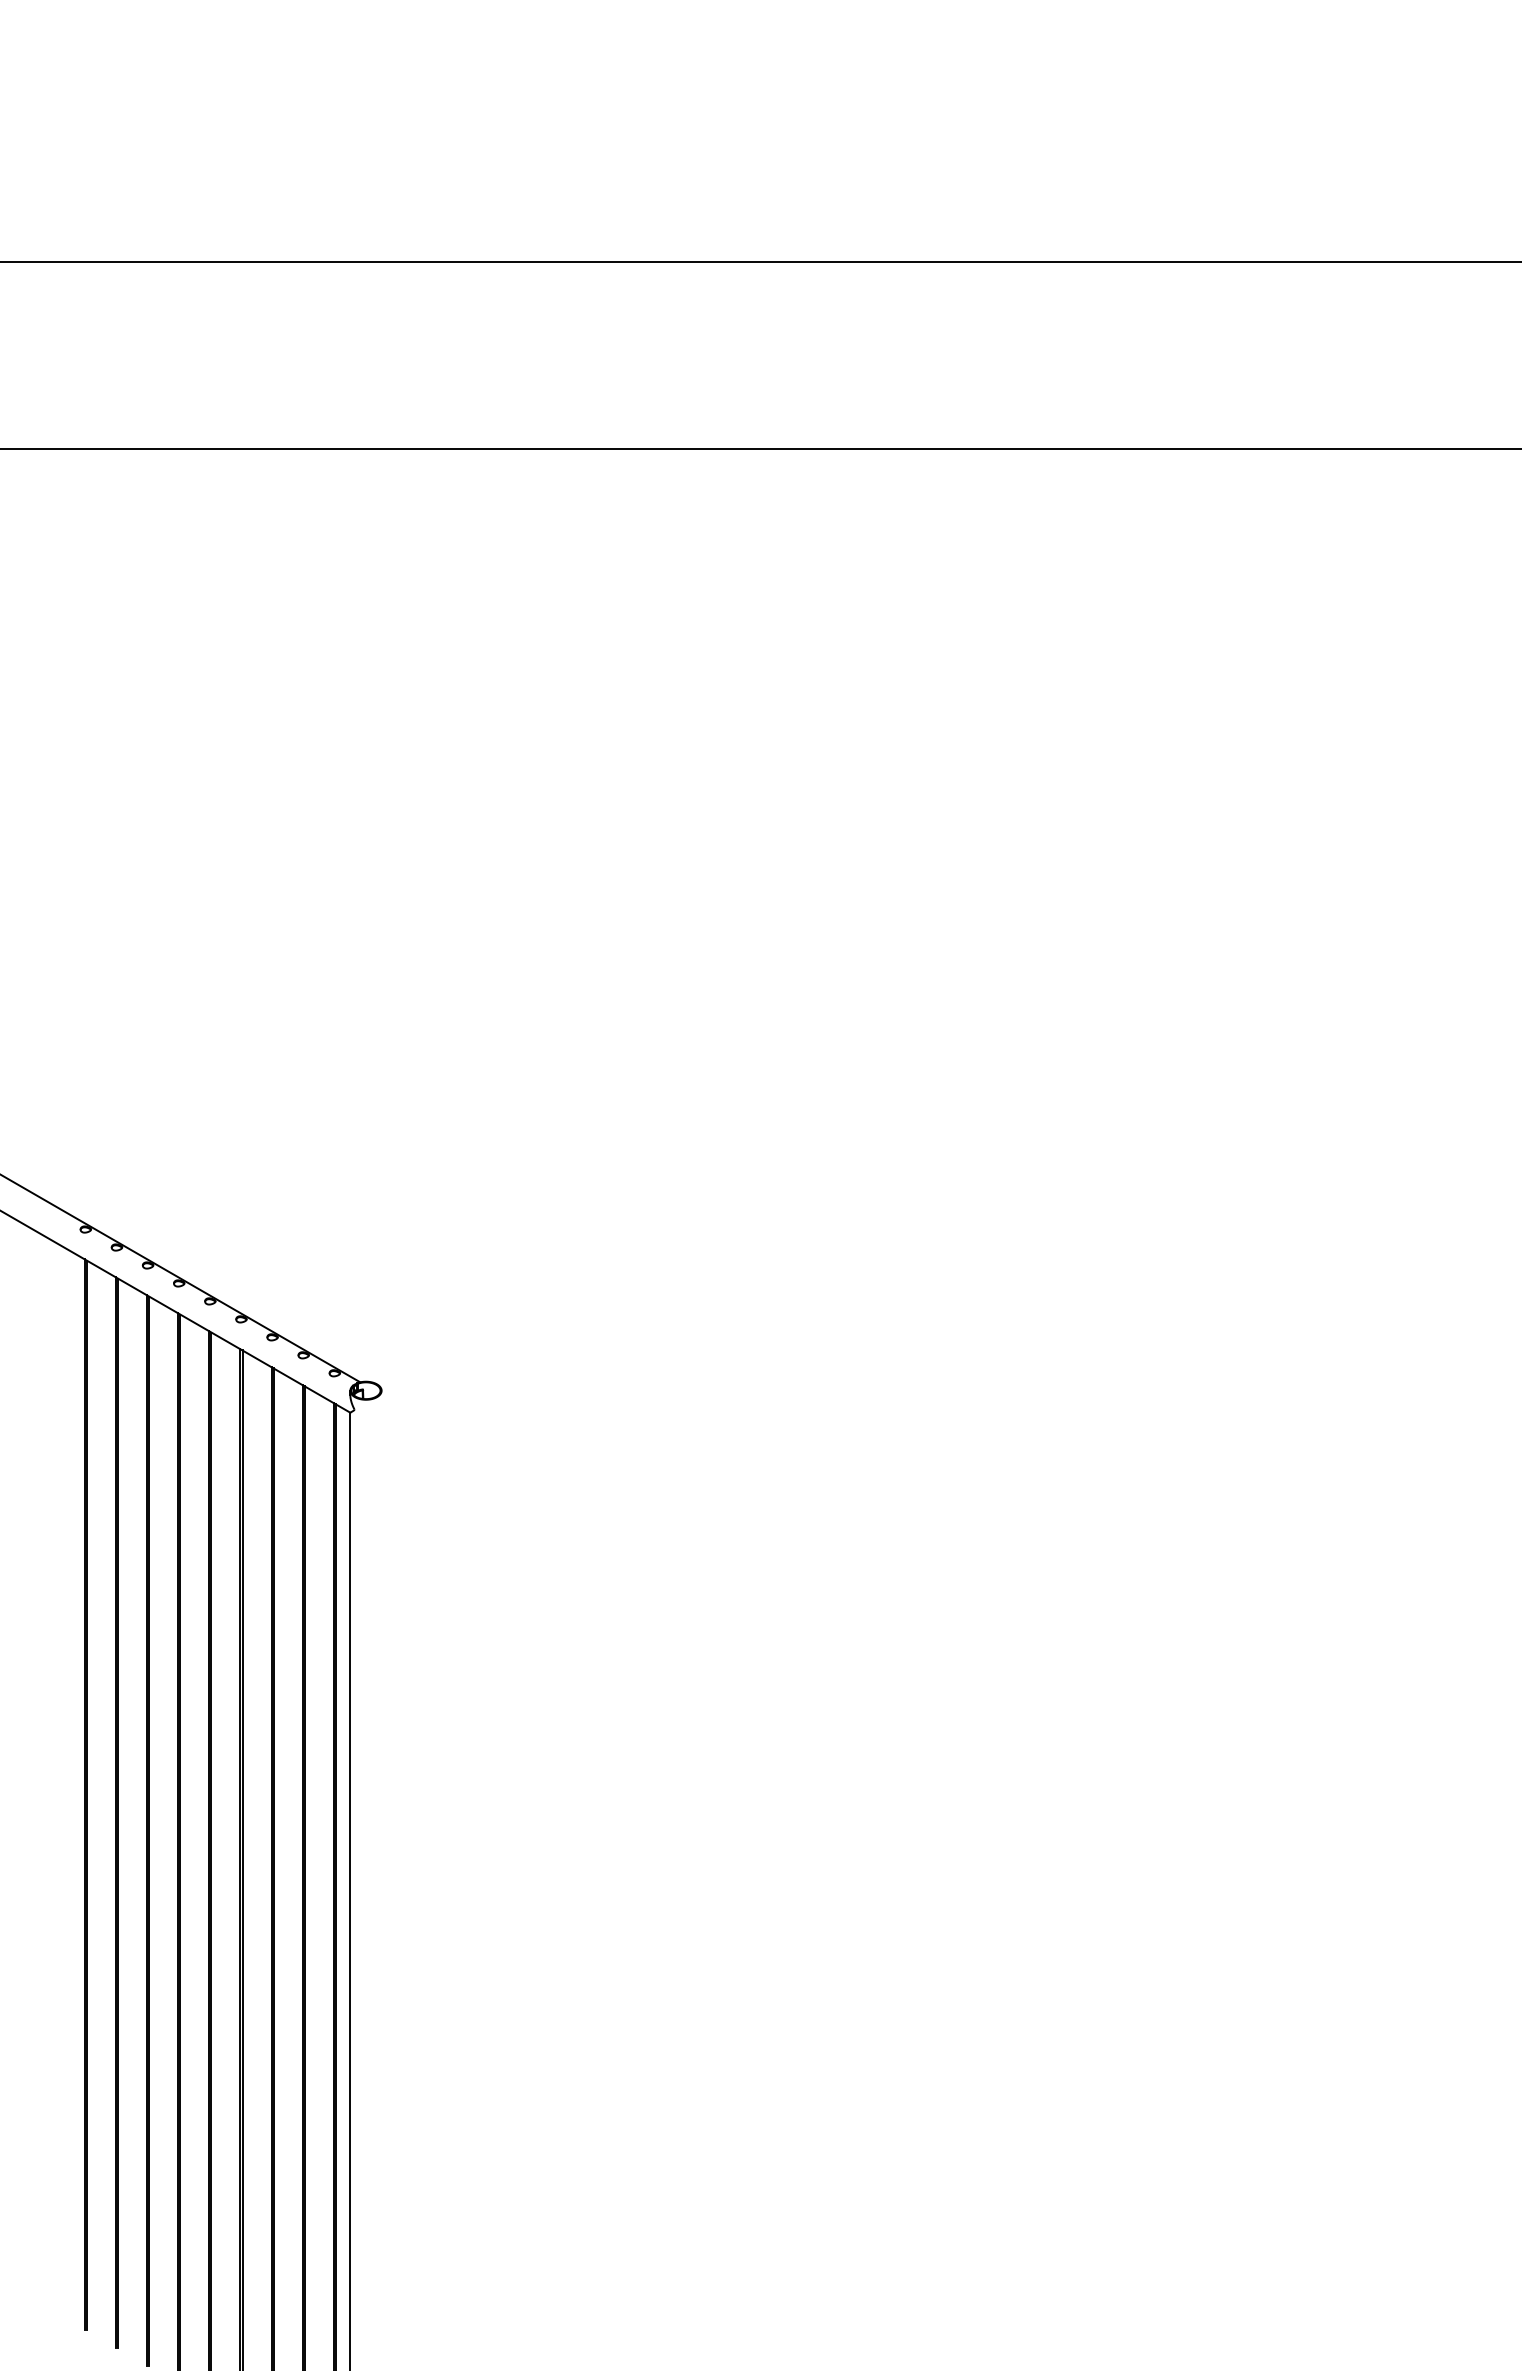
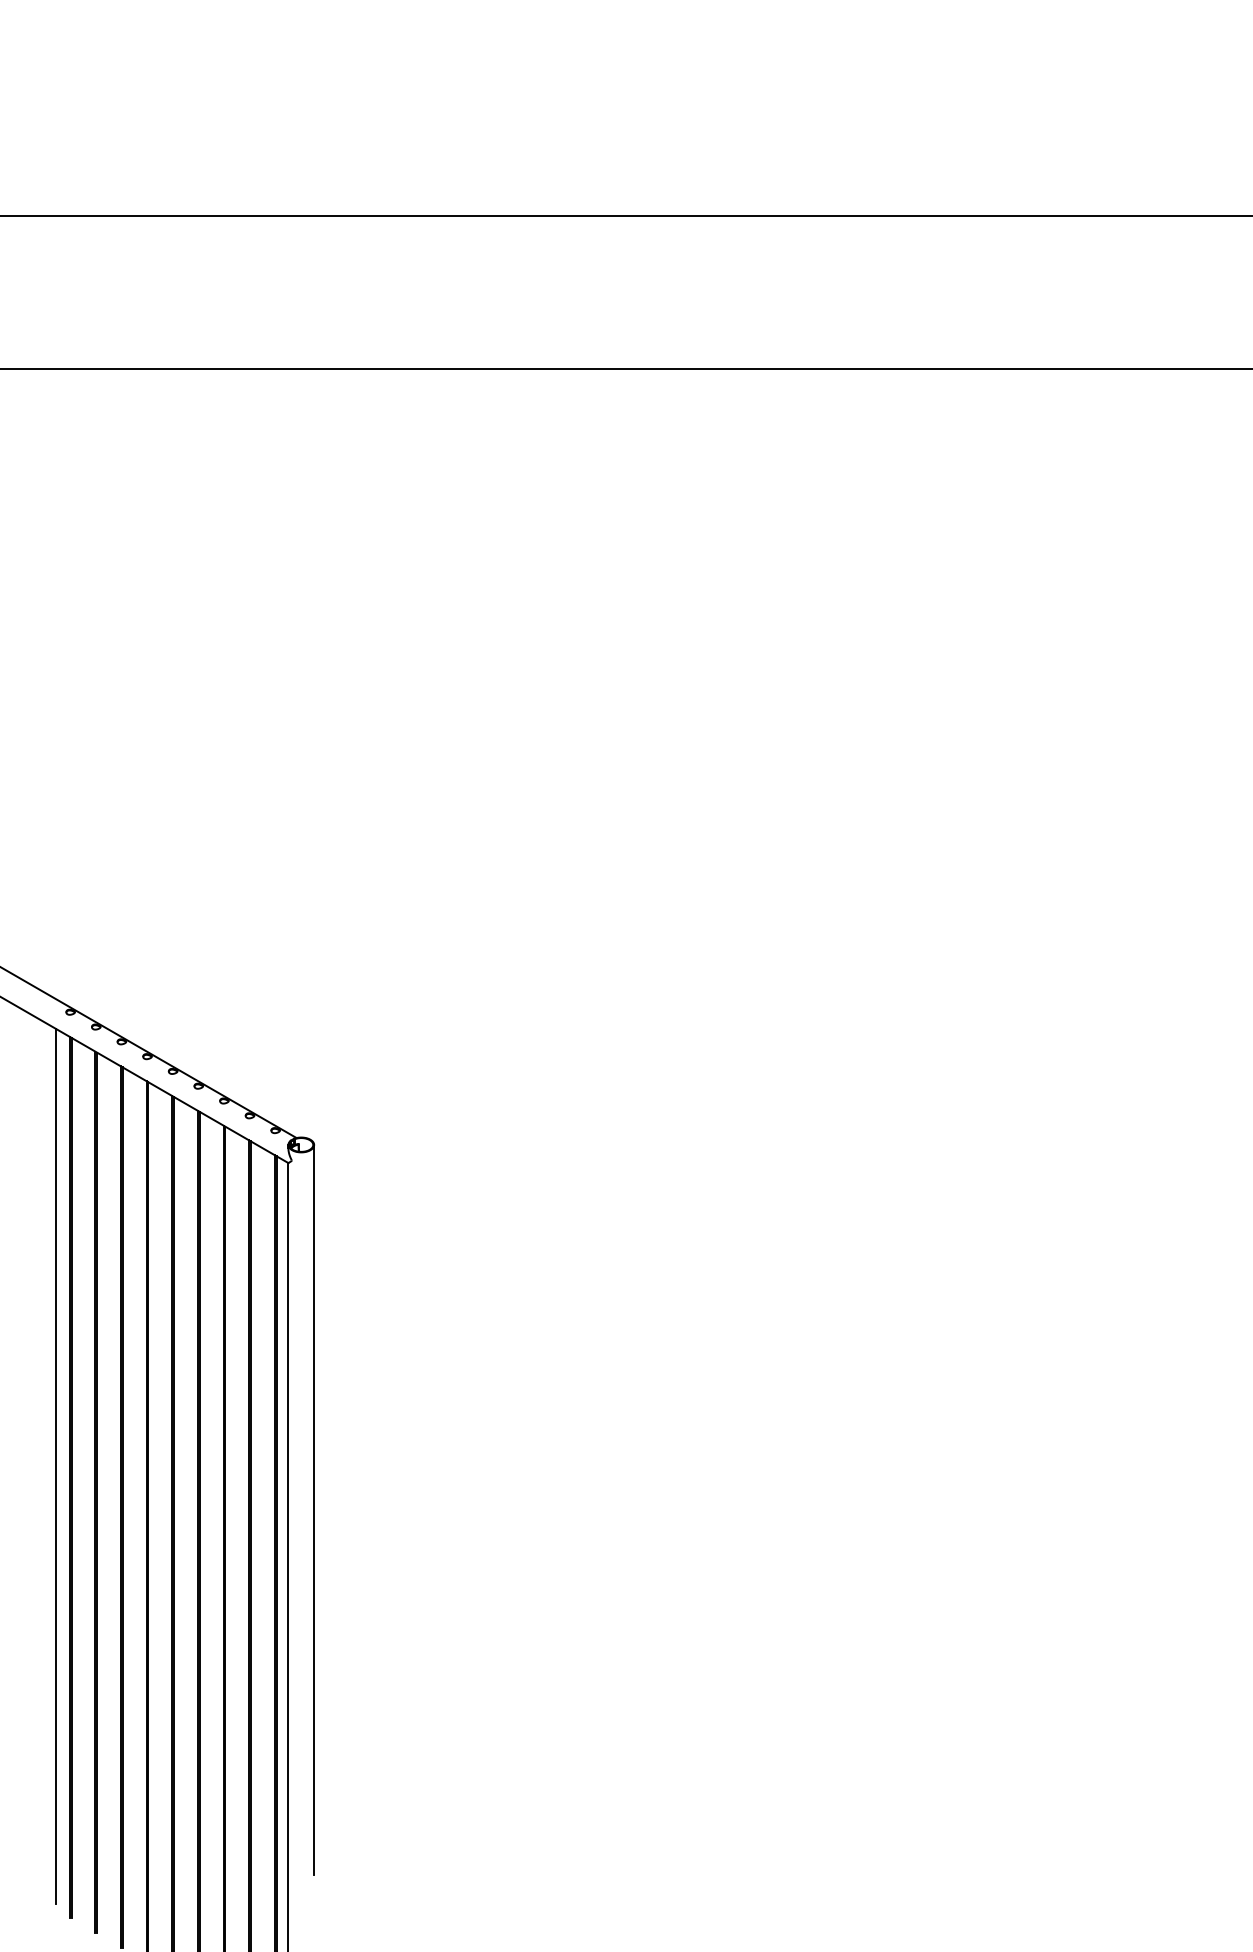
line: (68, 1781) -> (56, 1466), added
line: (381, 1833) -> (314, 1509), added

